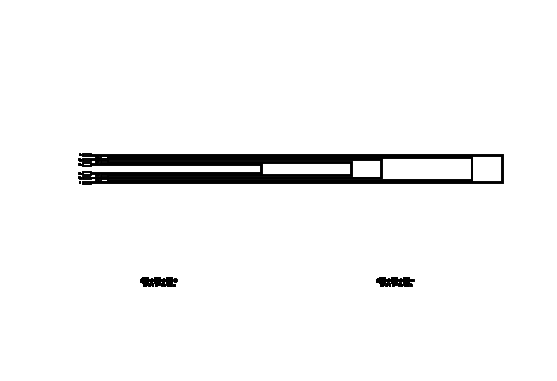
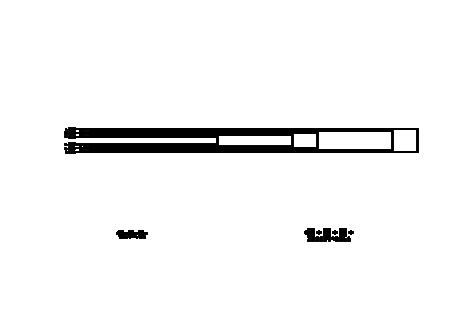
part: (395, 281) -> (328, 234), size x1.6

